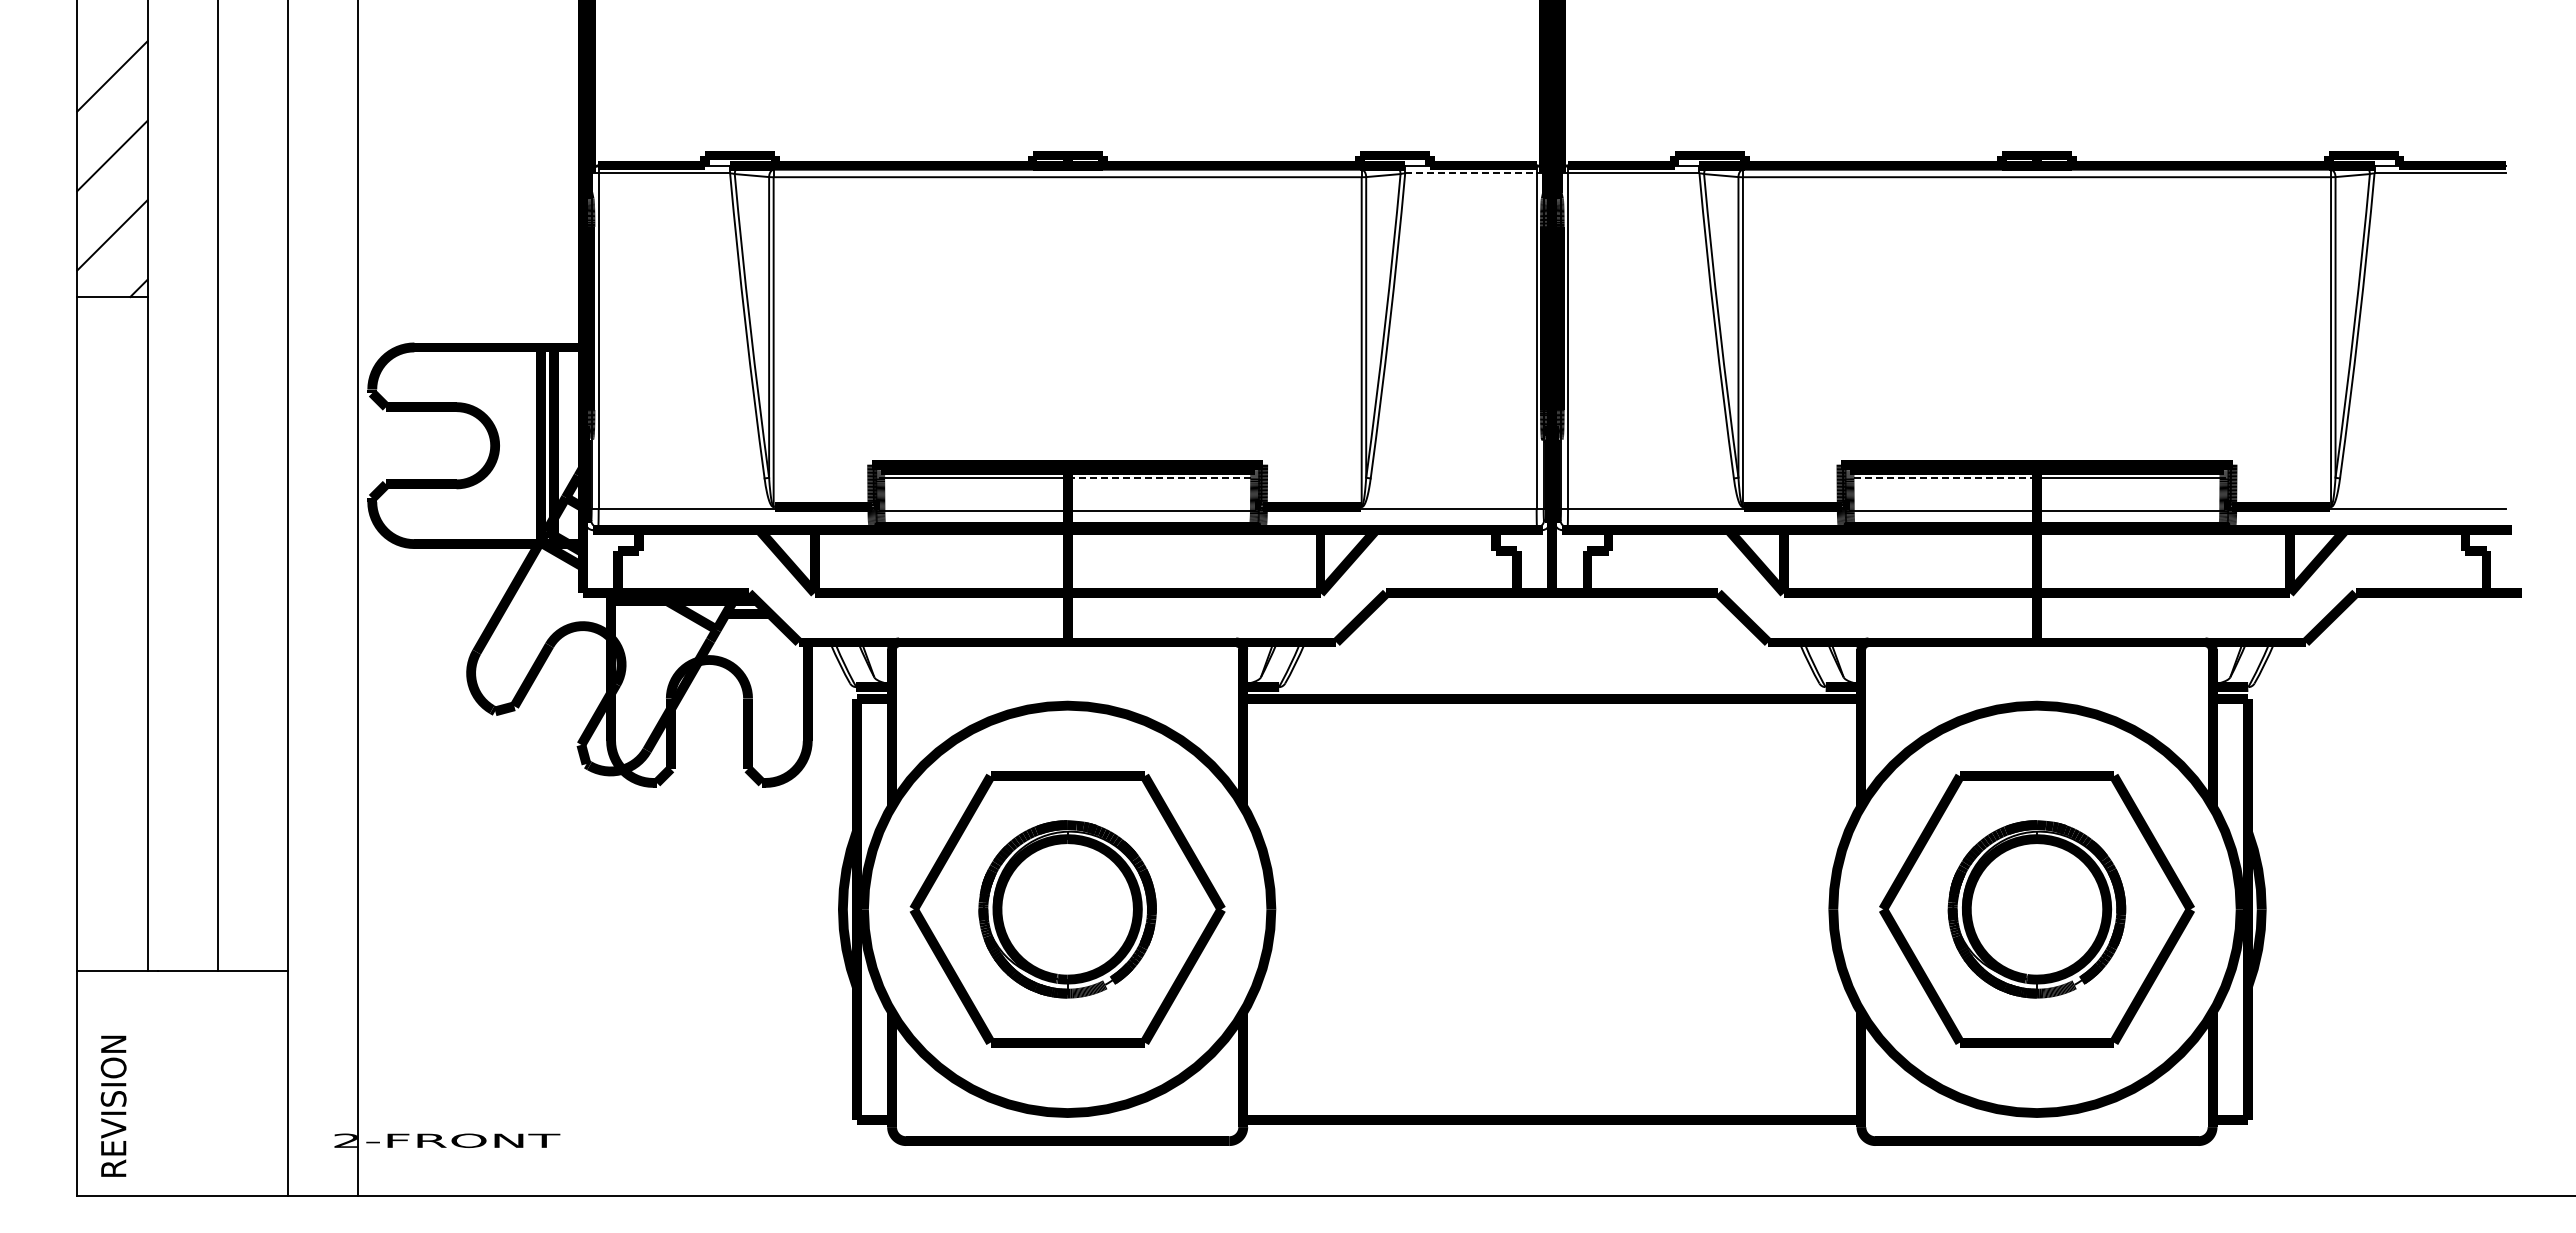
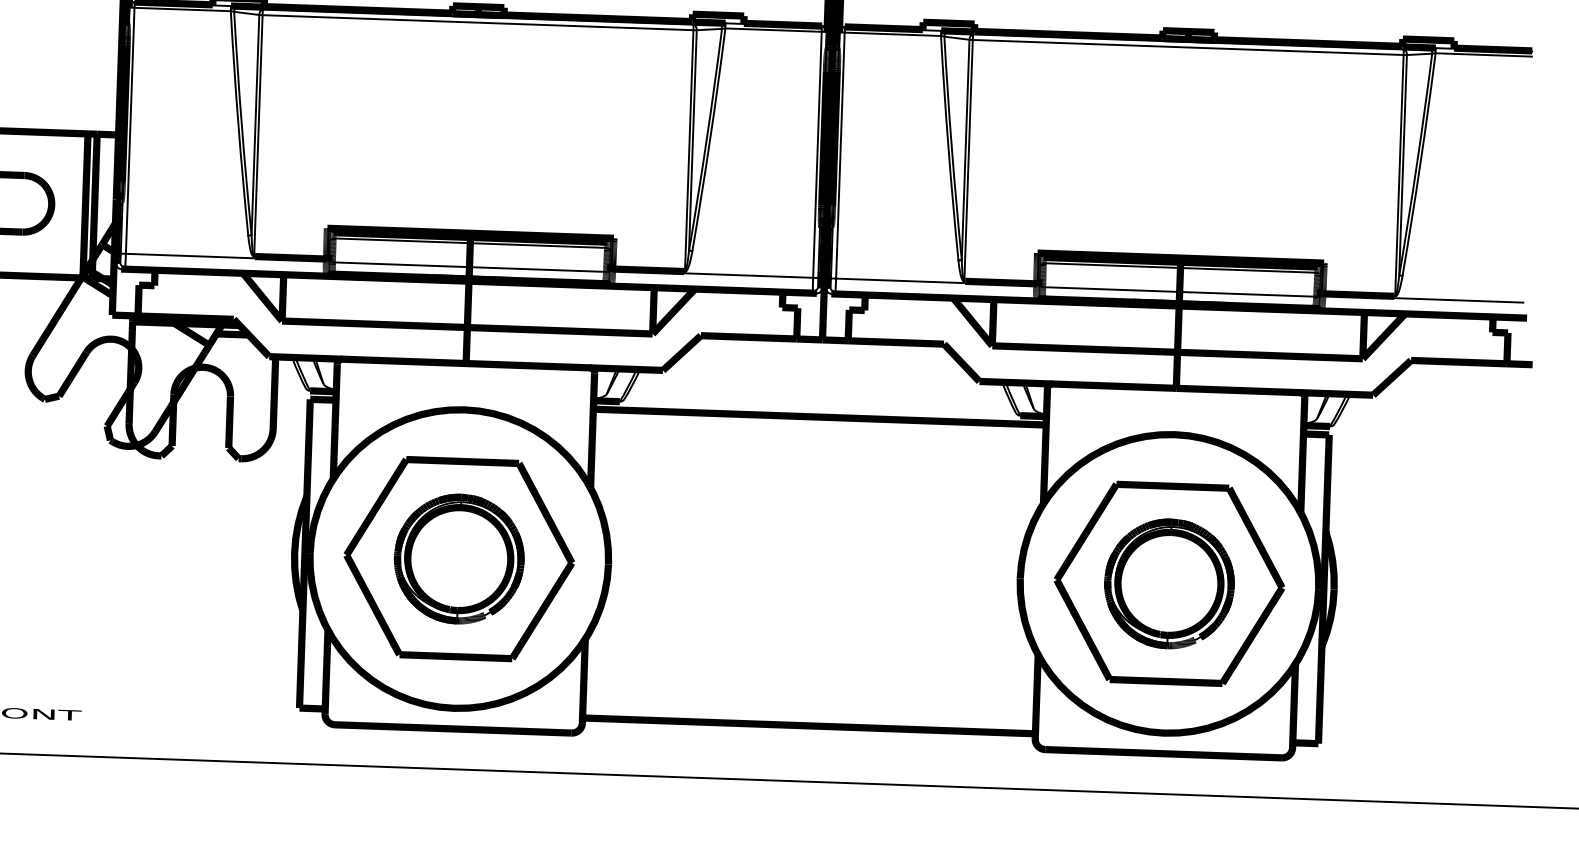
line: (1470, 173) -> (773, 30), dashed -> solid
line: (1161, 478) -> (539, 245), dashed -> solid
line: (1943, 478) -> (1111, 265), dashed -> solid

